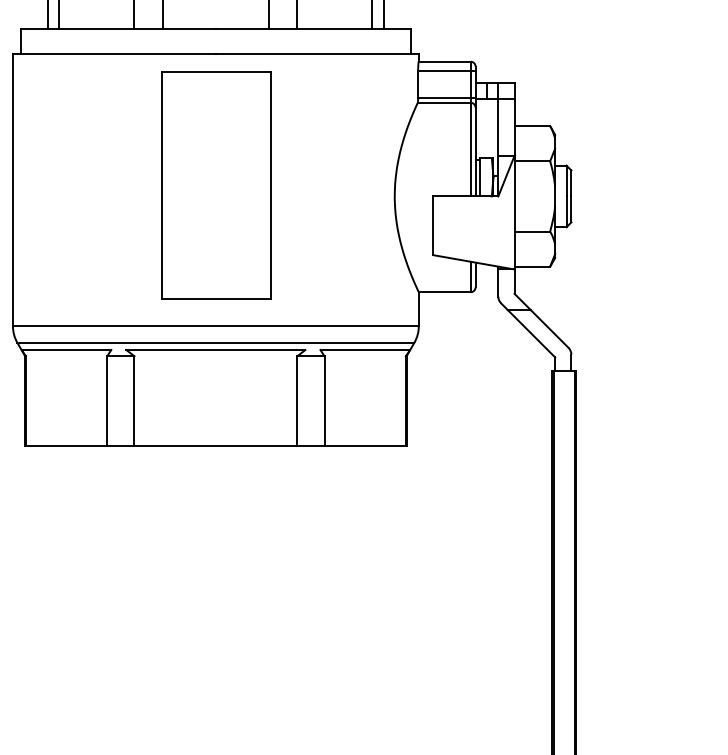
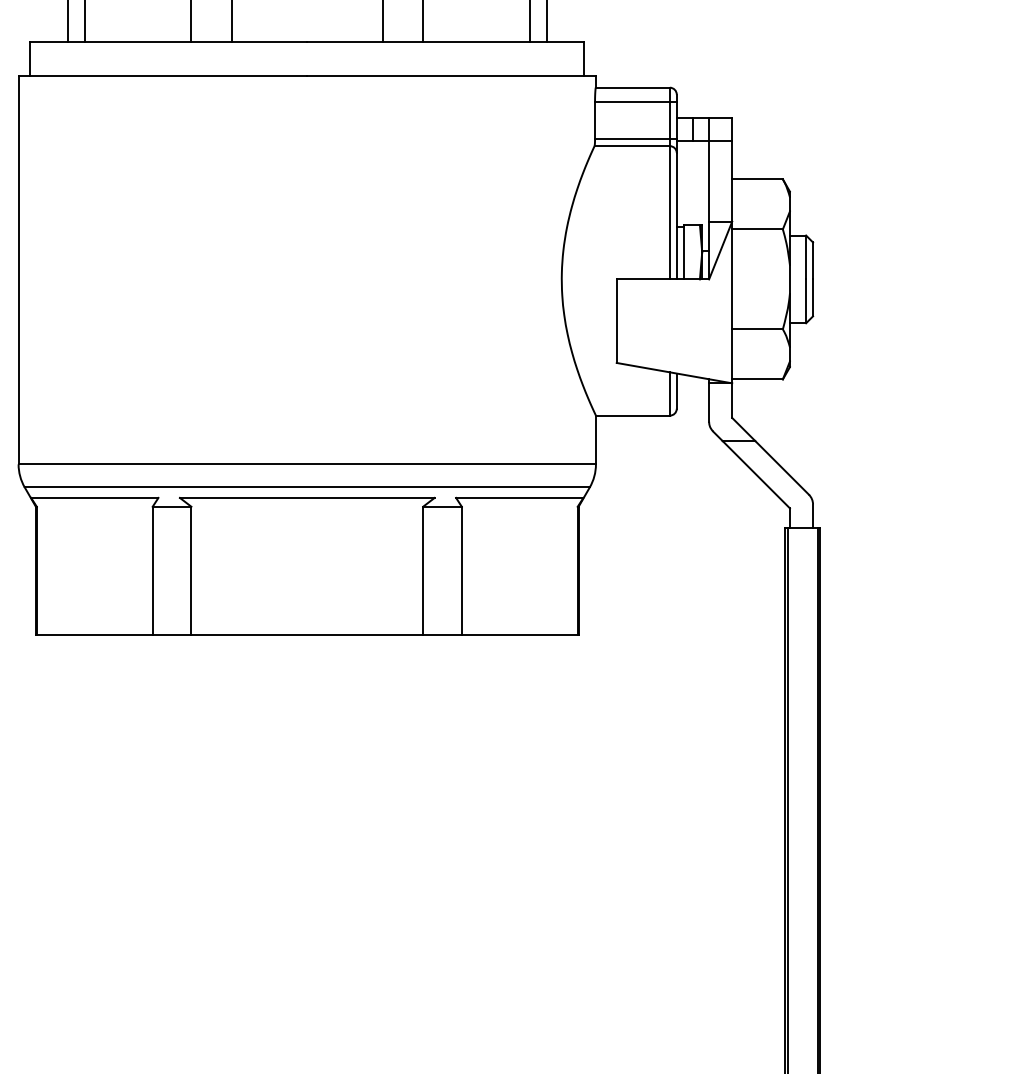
part: (216, 185) -> (308, 263), removed

